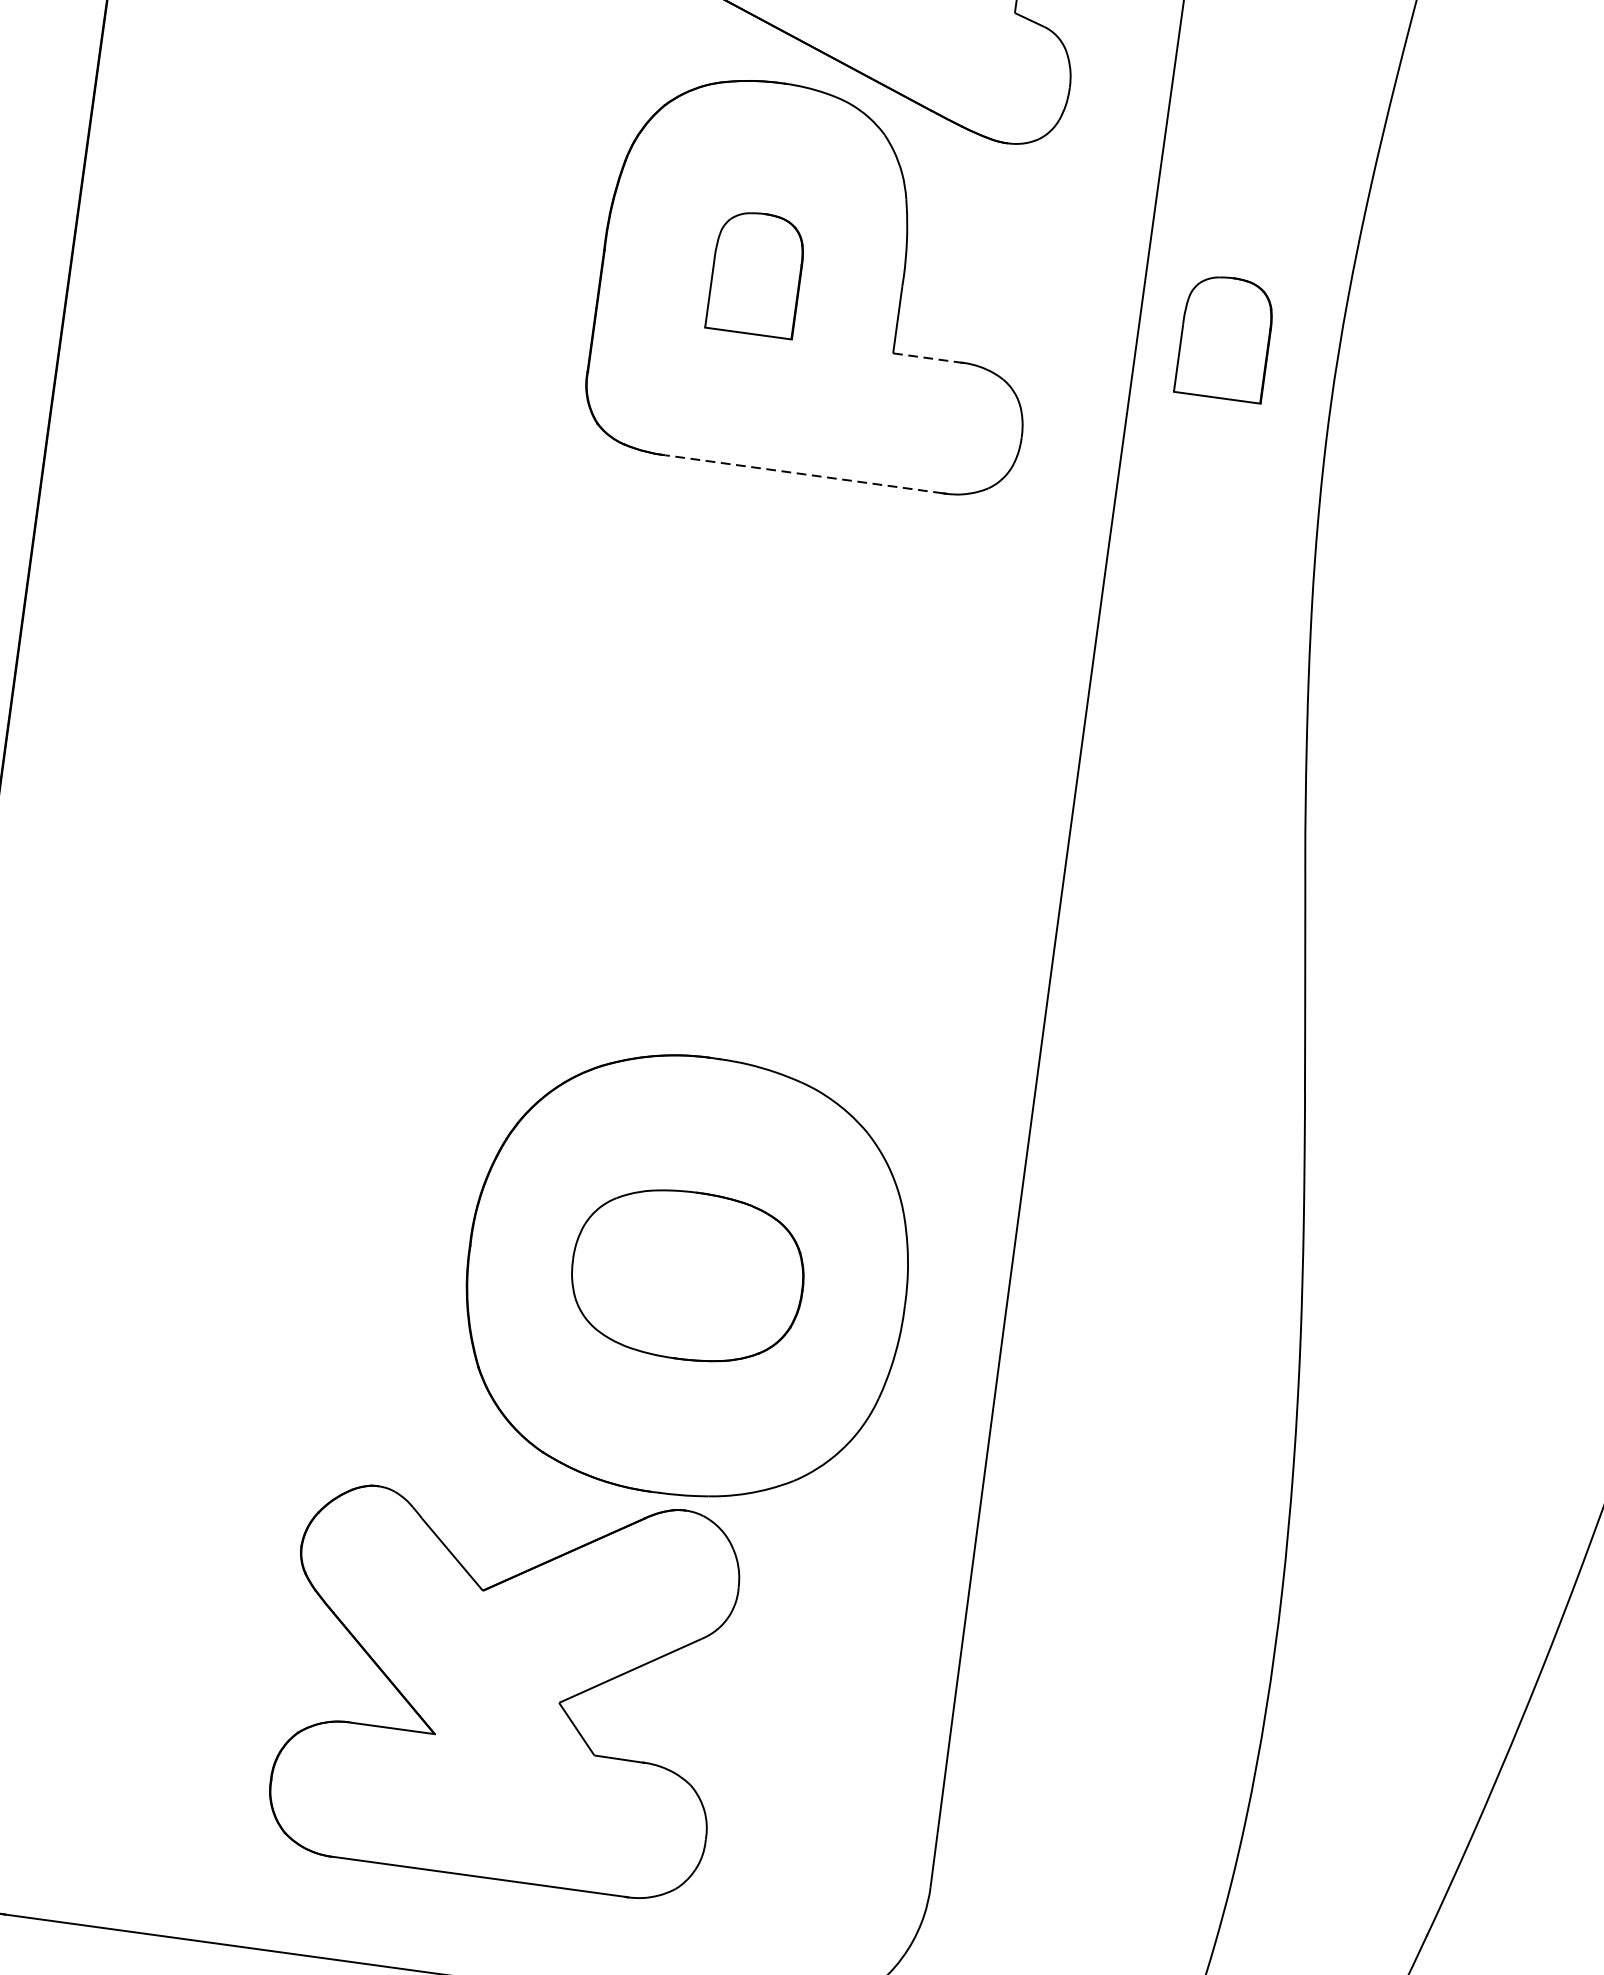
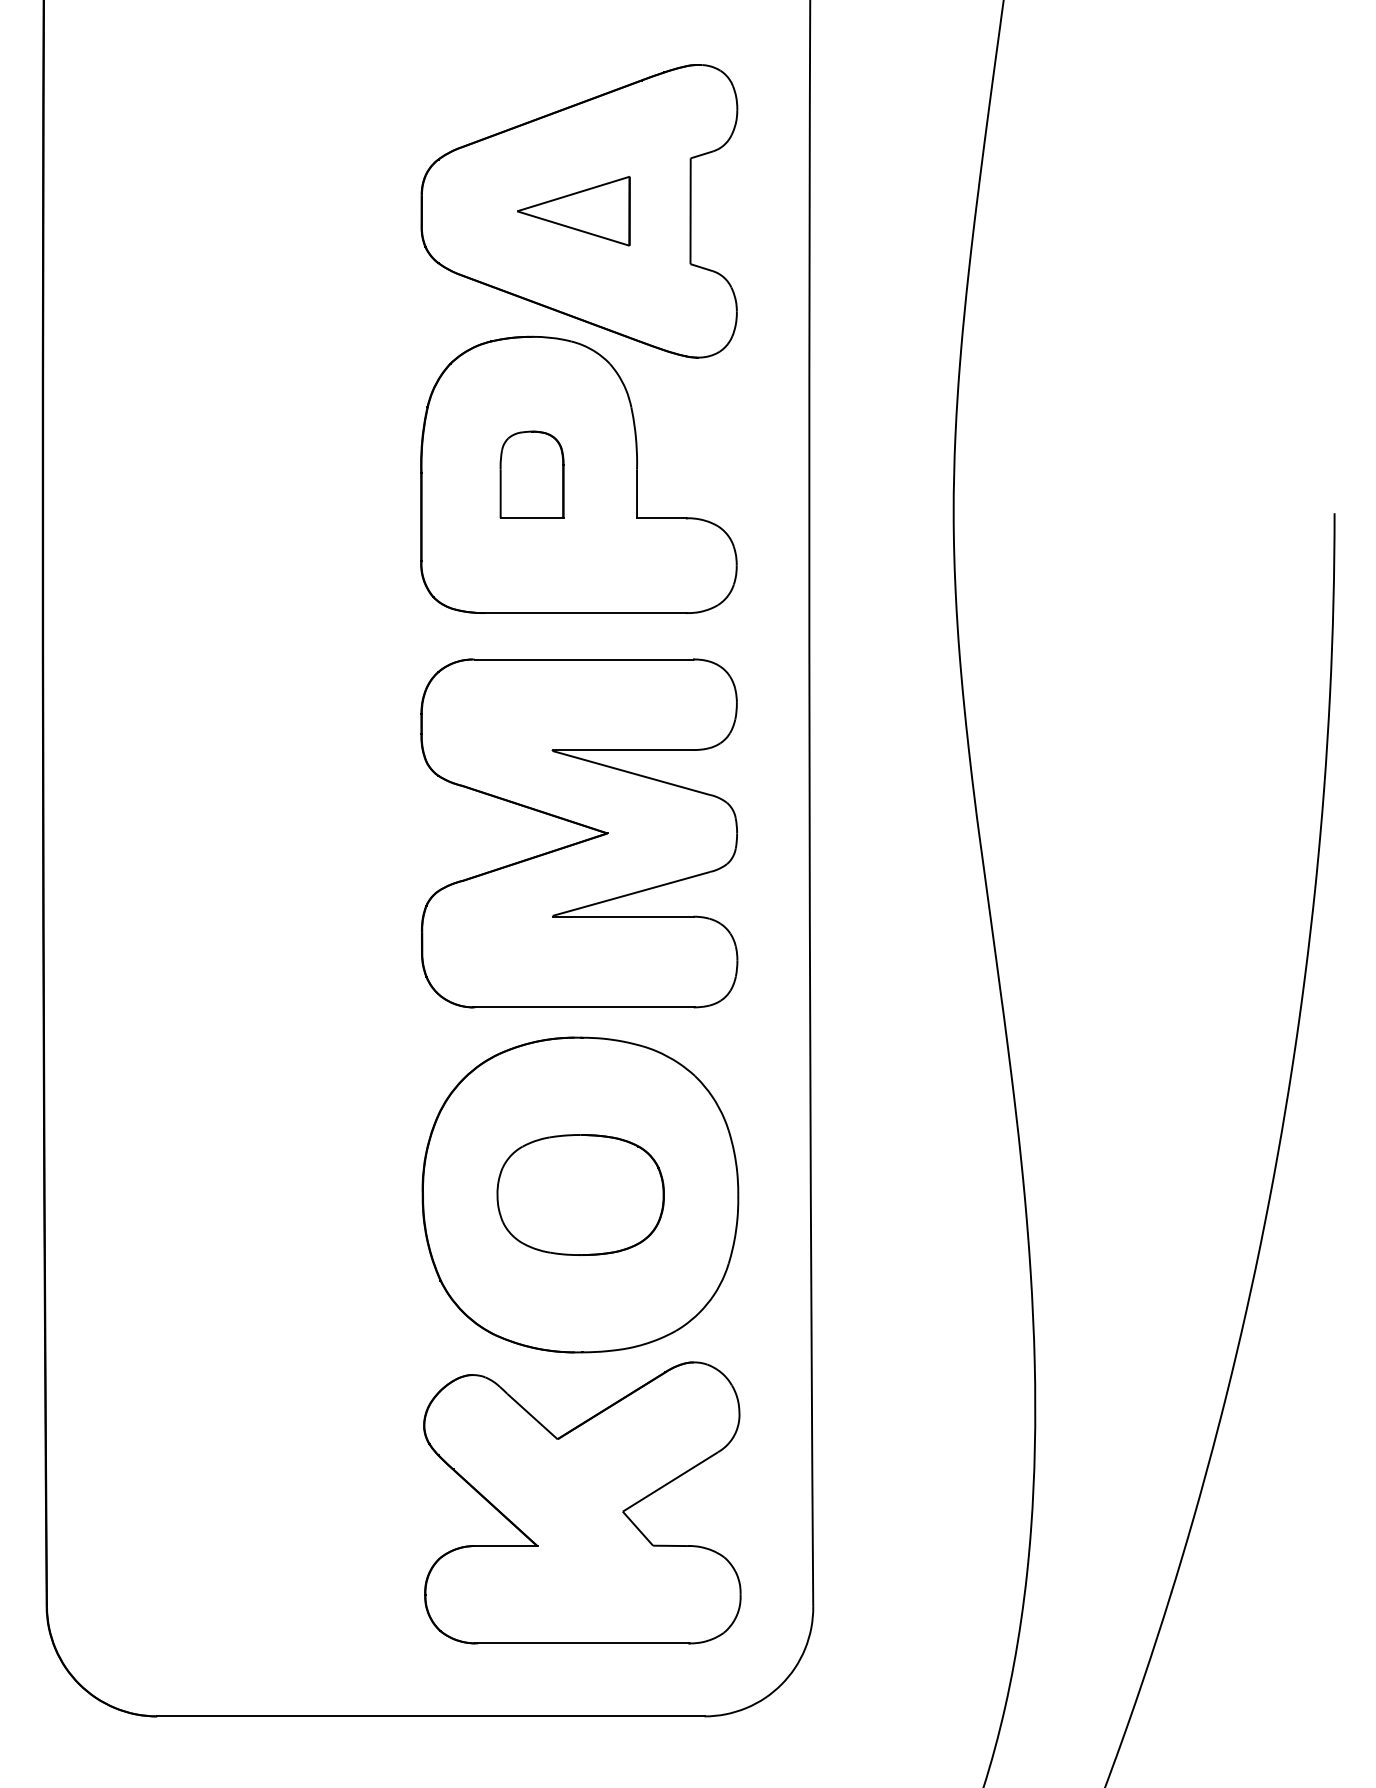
part: (1224, 337) -> (871, 474), removed
line: (926, 358) -> (661, 518), dashed -> solid
line: (804, 474) -> (585, 613), dashed -> solid
part: (755, 787) -> (581, 840), added
part: (505, 1682) -> (582, 1502), moved

